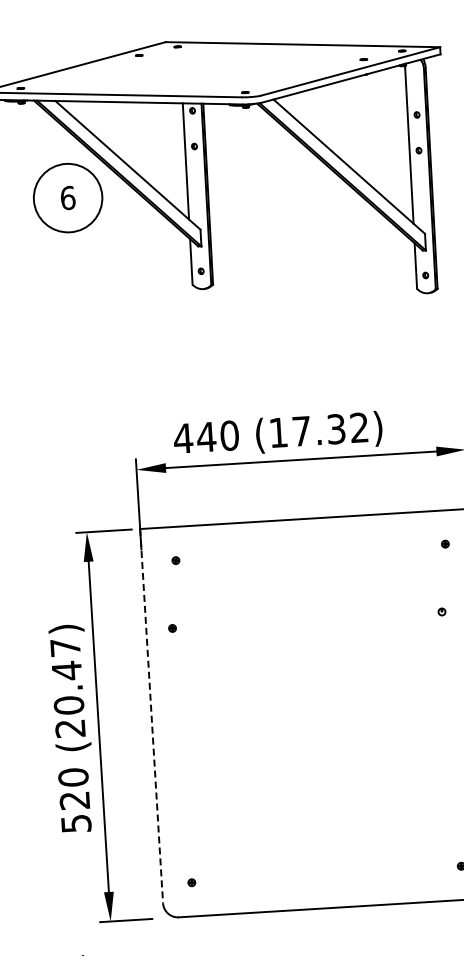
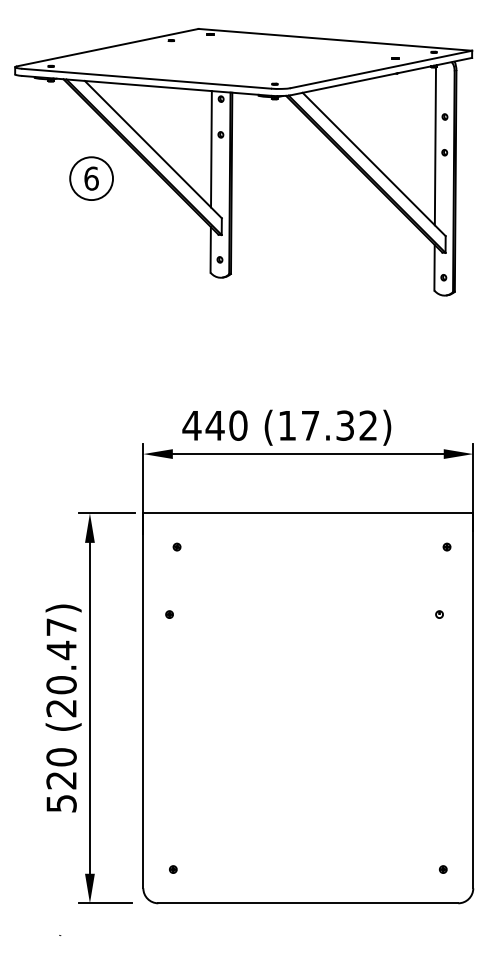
circle: (67, 197) -> (91, 178), size x0.62
line: (151, 716) -> (143, 701), dashed -> solid

